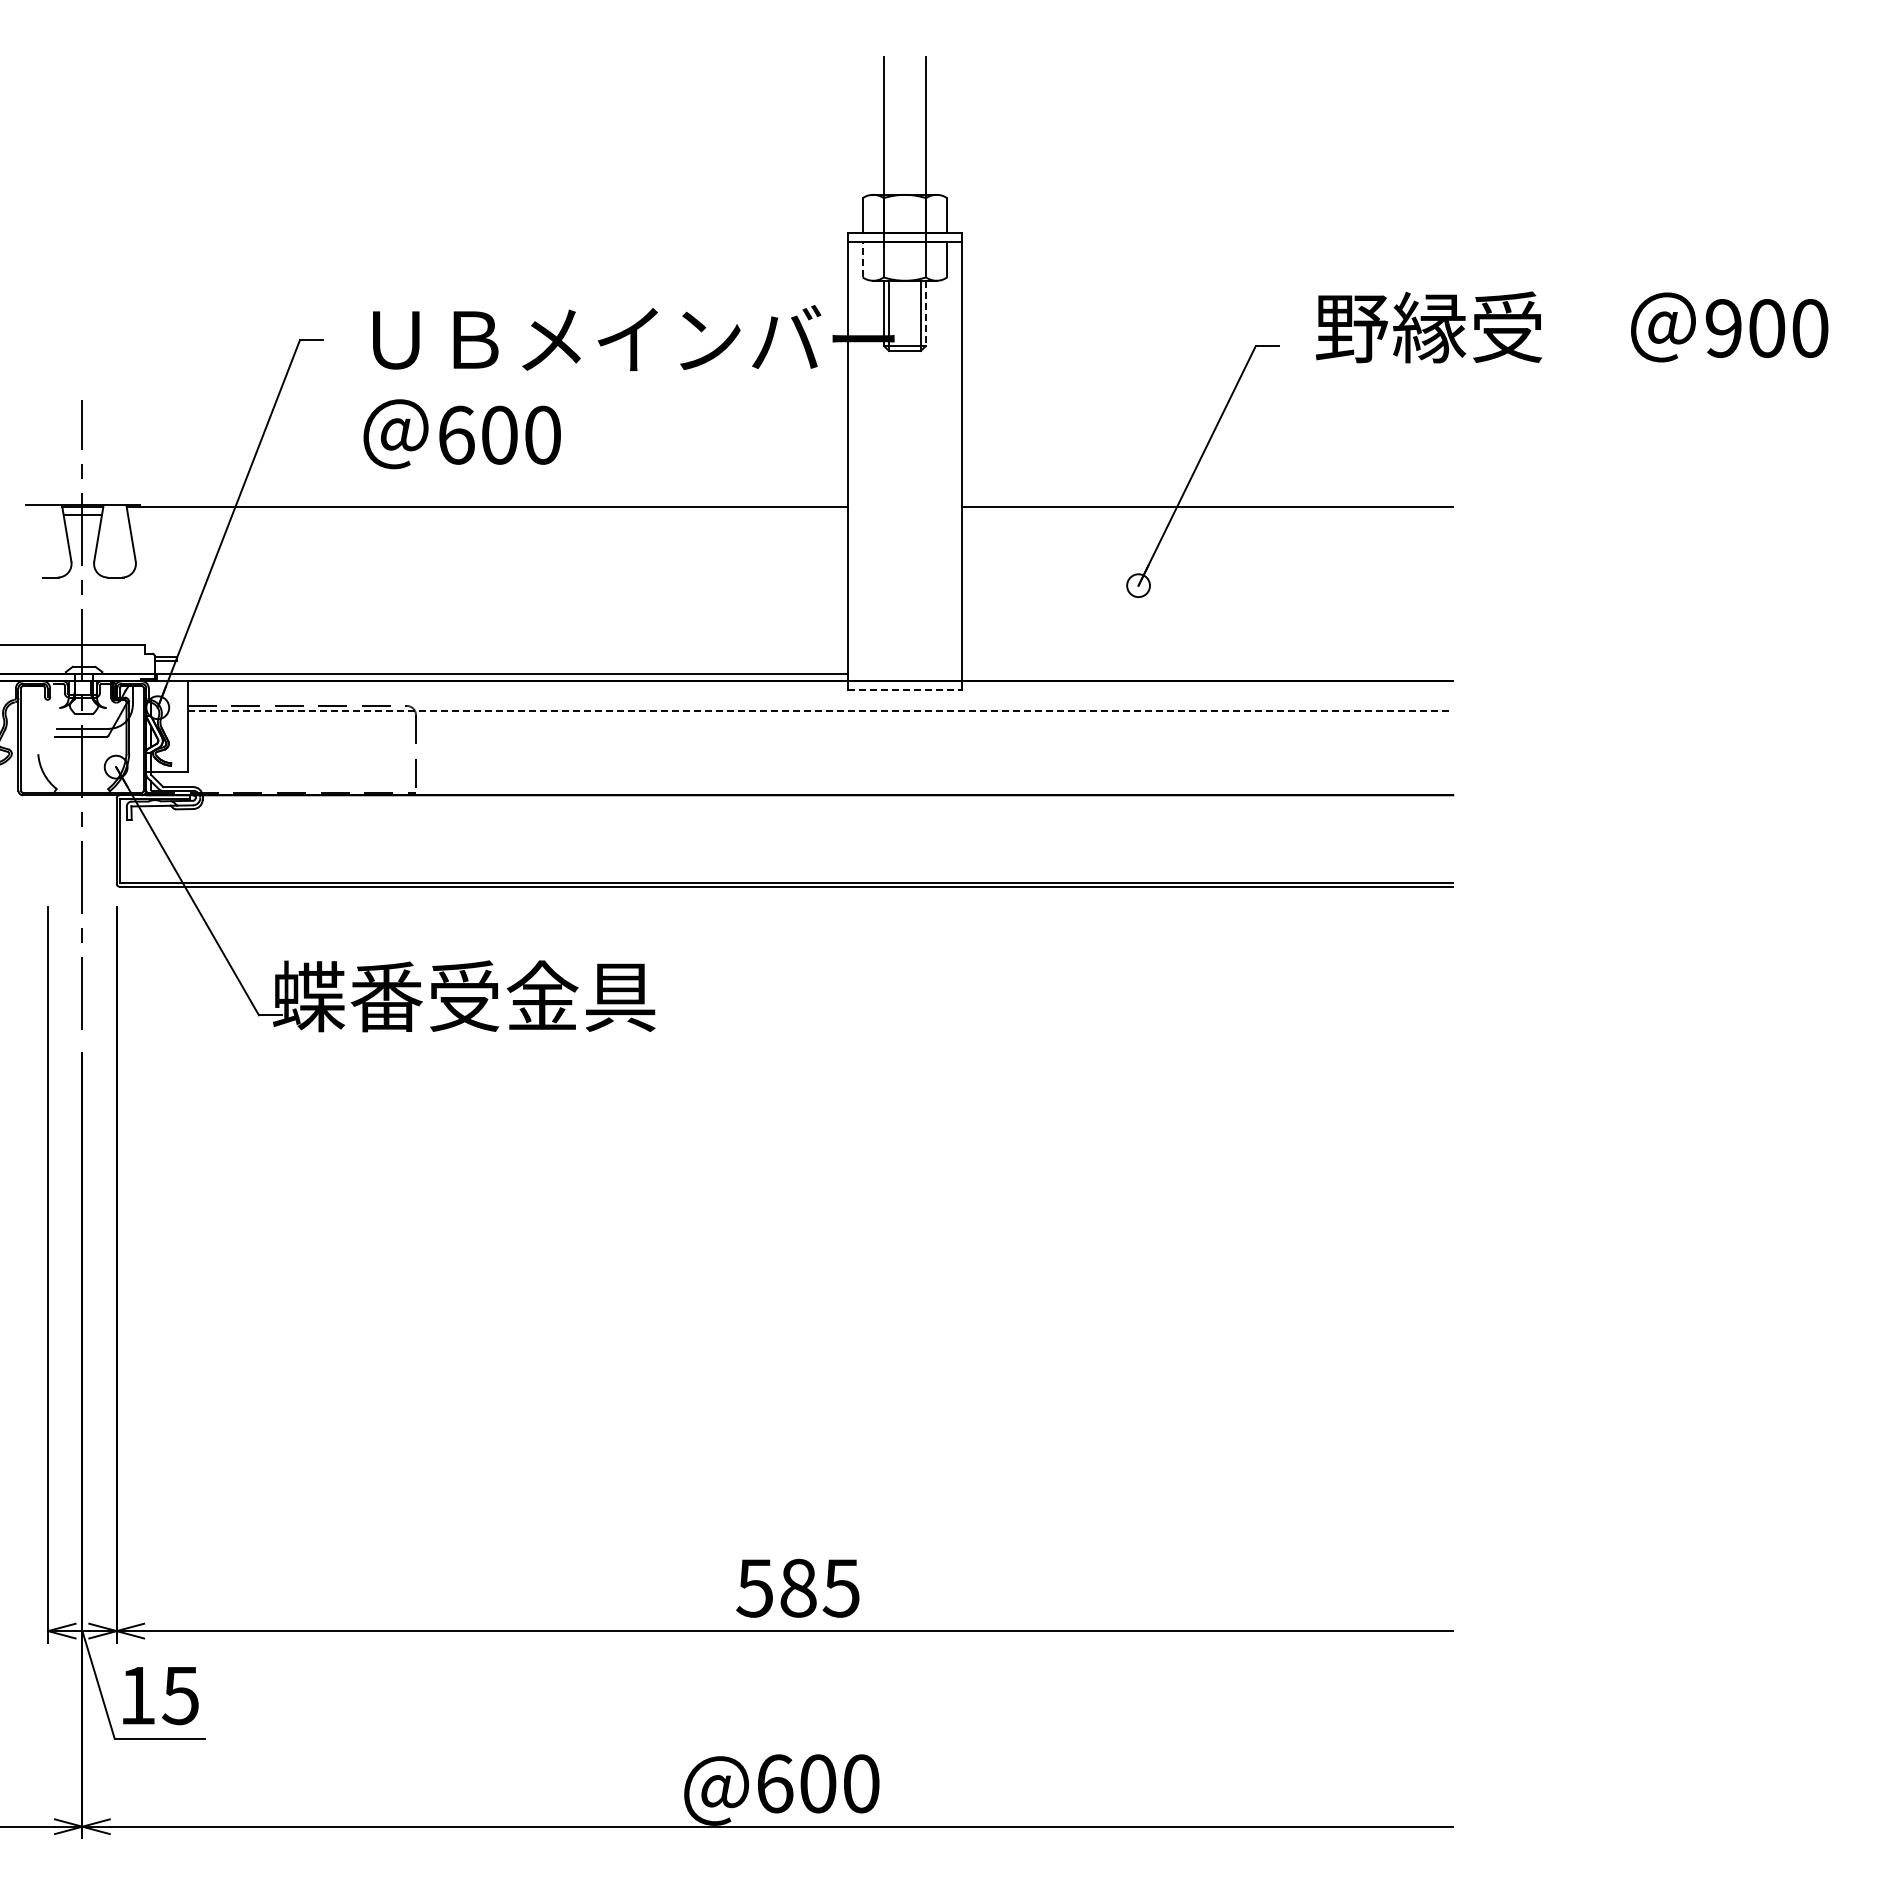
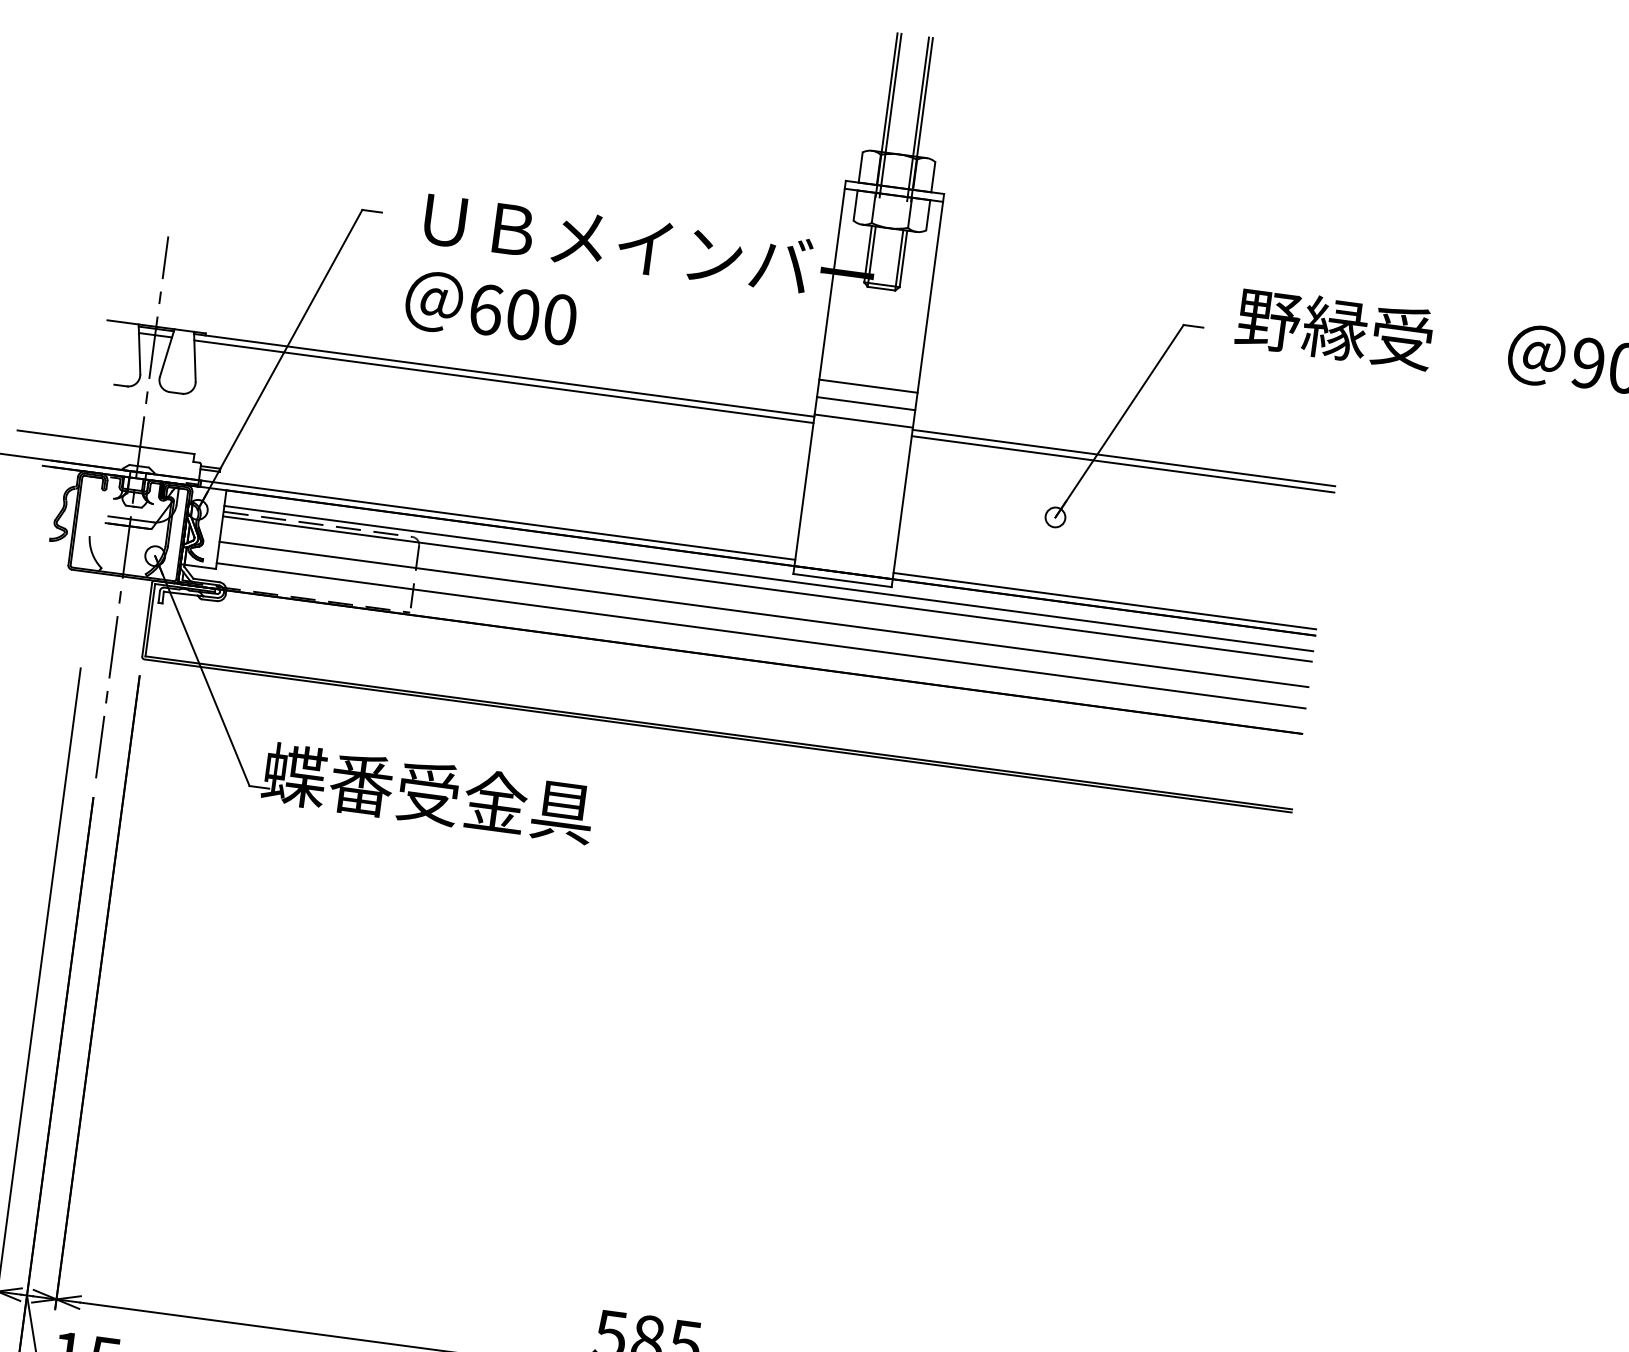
line: (888, 151) -> (890, 115), added
line: (920, 151) -> (917, 118), added
line: (862, 259) -> (855, 205), dashed -> solid
line: (925, 313) -> (903, 258), dashed -> solid
line: (904, 464) -> (868, 386), added
line: (904, 484) -> (865, 403), added
line: (904, 504) -> (863, 420), added
line: (487, 514) -> (503, 381), added
line: (1207, 514) -> (1122, 464), added
line: (1207, 673) -> (1104, 600), added
line: (905, 690) -> (842, 580), dashed -> solid
line: (820, 699) -> (768, 578), added
line: (820, 711) -> (767, 589), dashed -> solid
line: (820, 740) -> (764, 614), added
line: (820, 765) -> (761, 635), added

